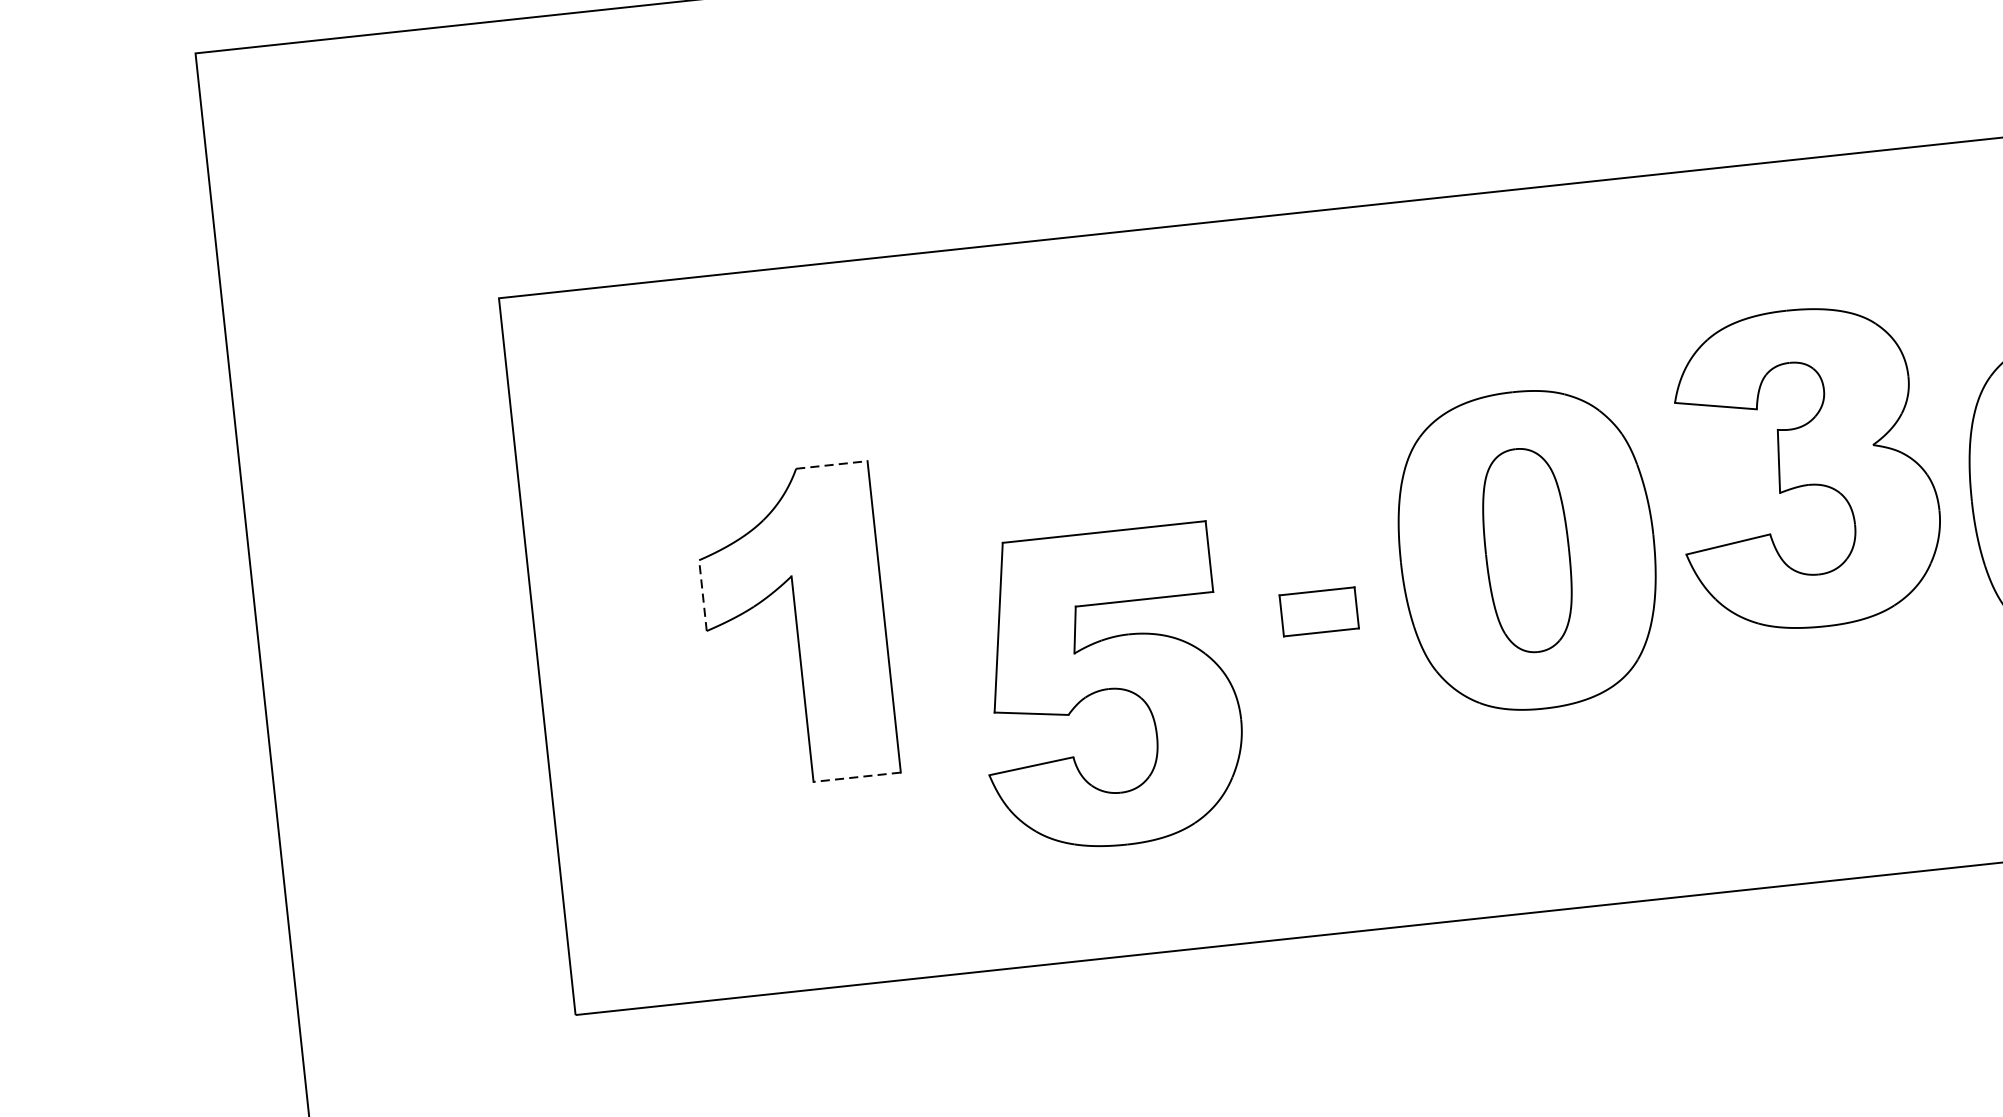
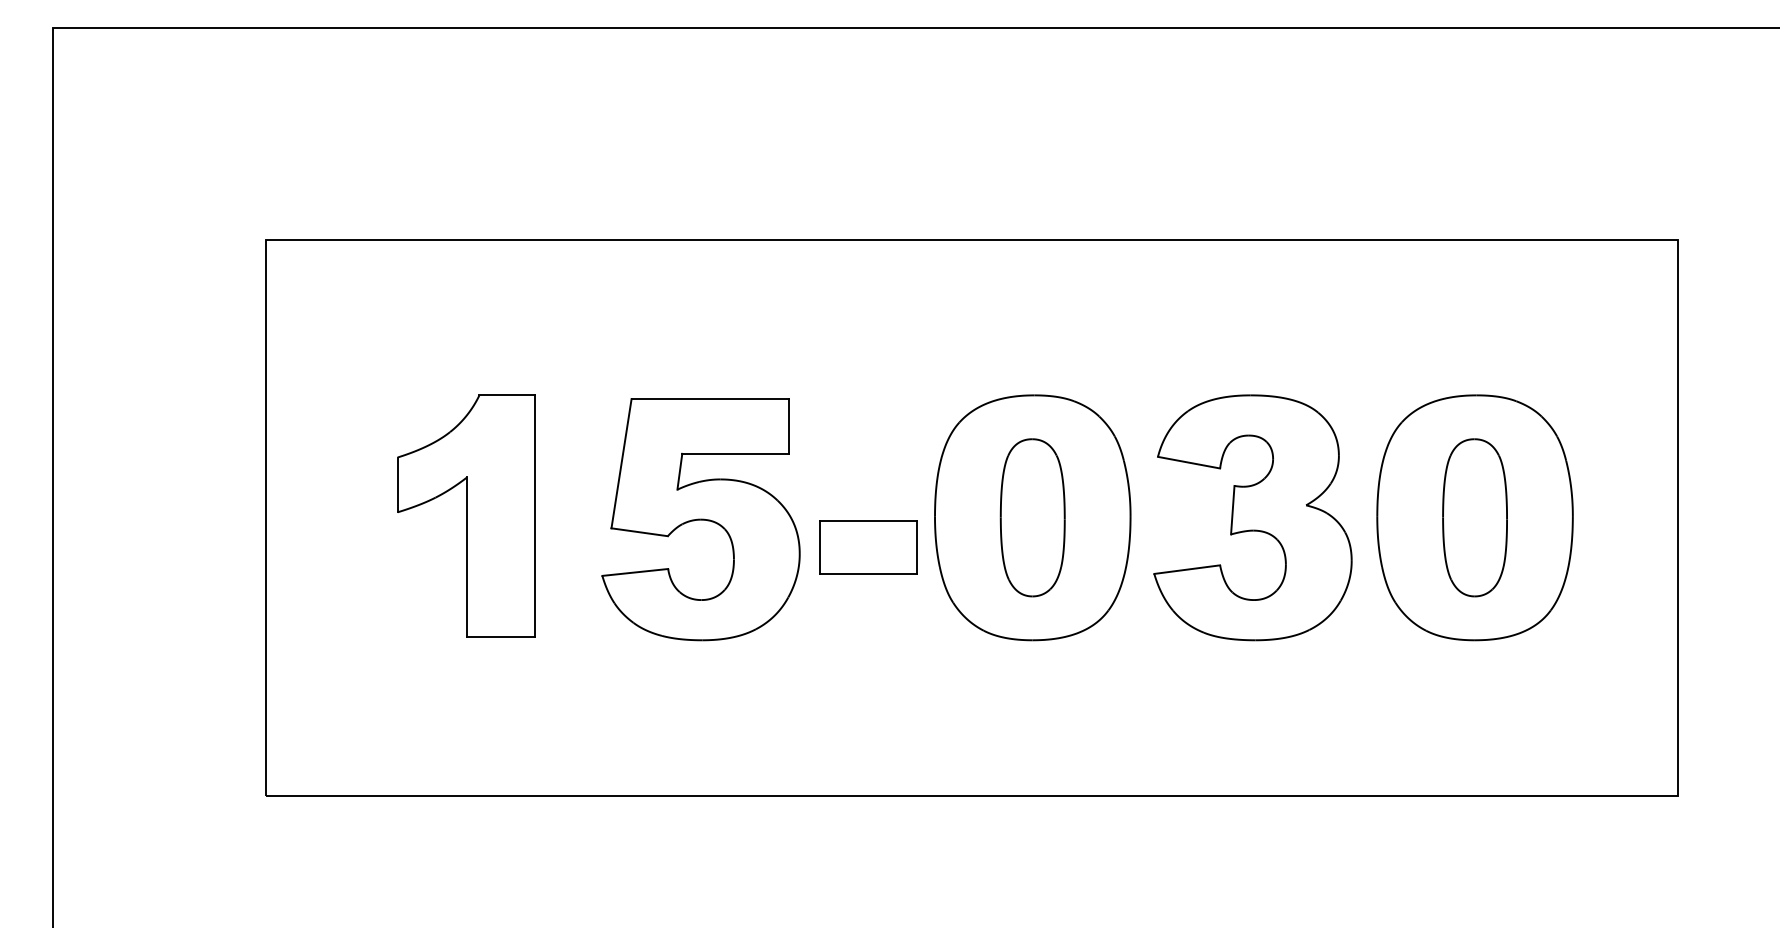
line: (832, 465) -> (507, 395), dashed -> solid
part: (1805, 468) -> (1252, 517), moved
line: (702, 595) -> (397, 484), dashed -> solid
part: (1319, 611) -> (868, 547), size x1.67
part: (1108, 688) -> (700, 519), moved
line: (856, 777) -> (500, 636), dashed -> solid

